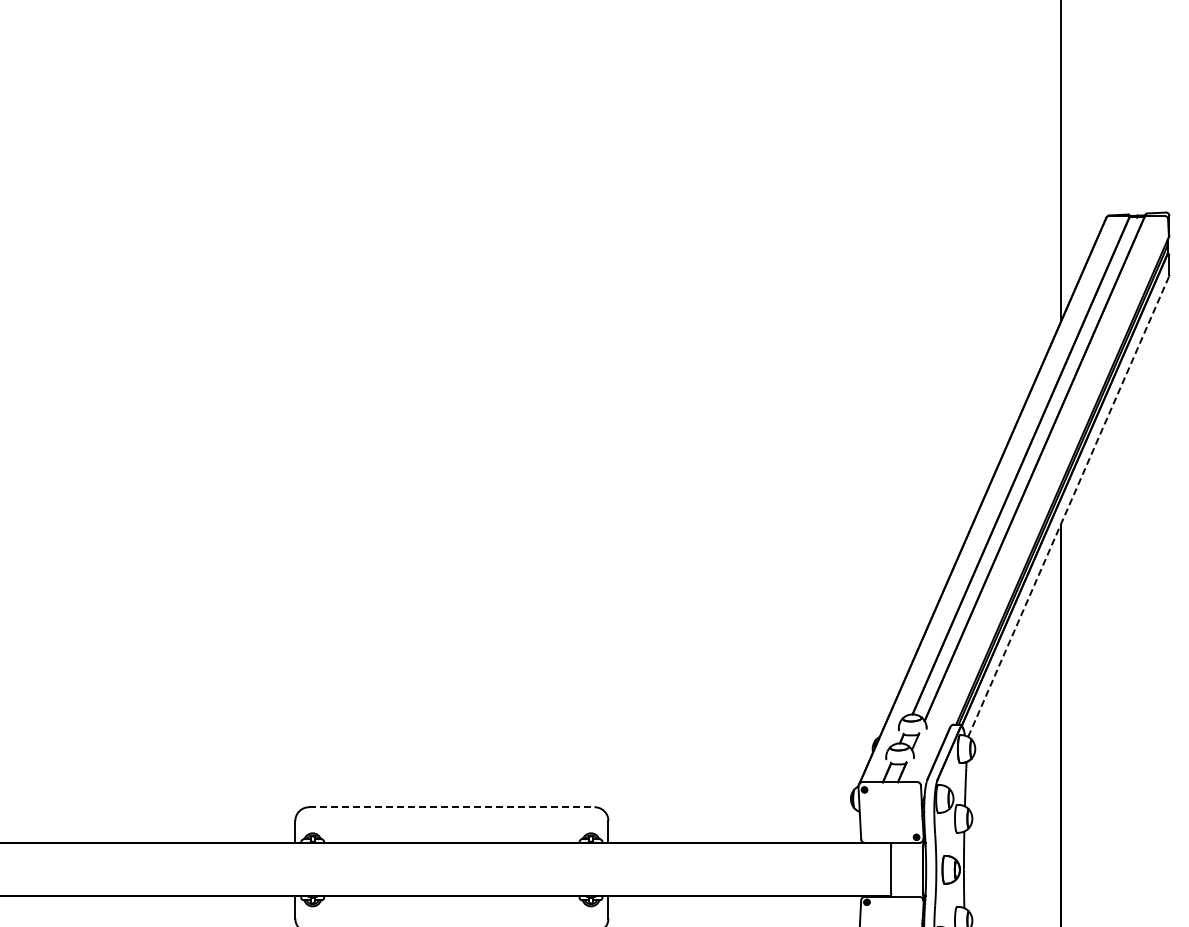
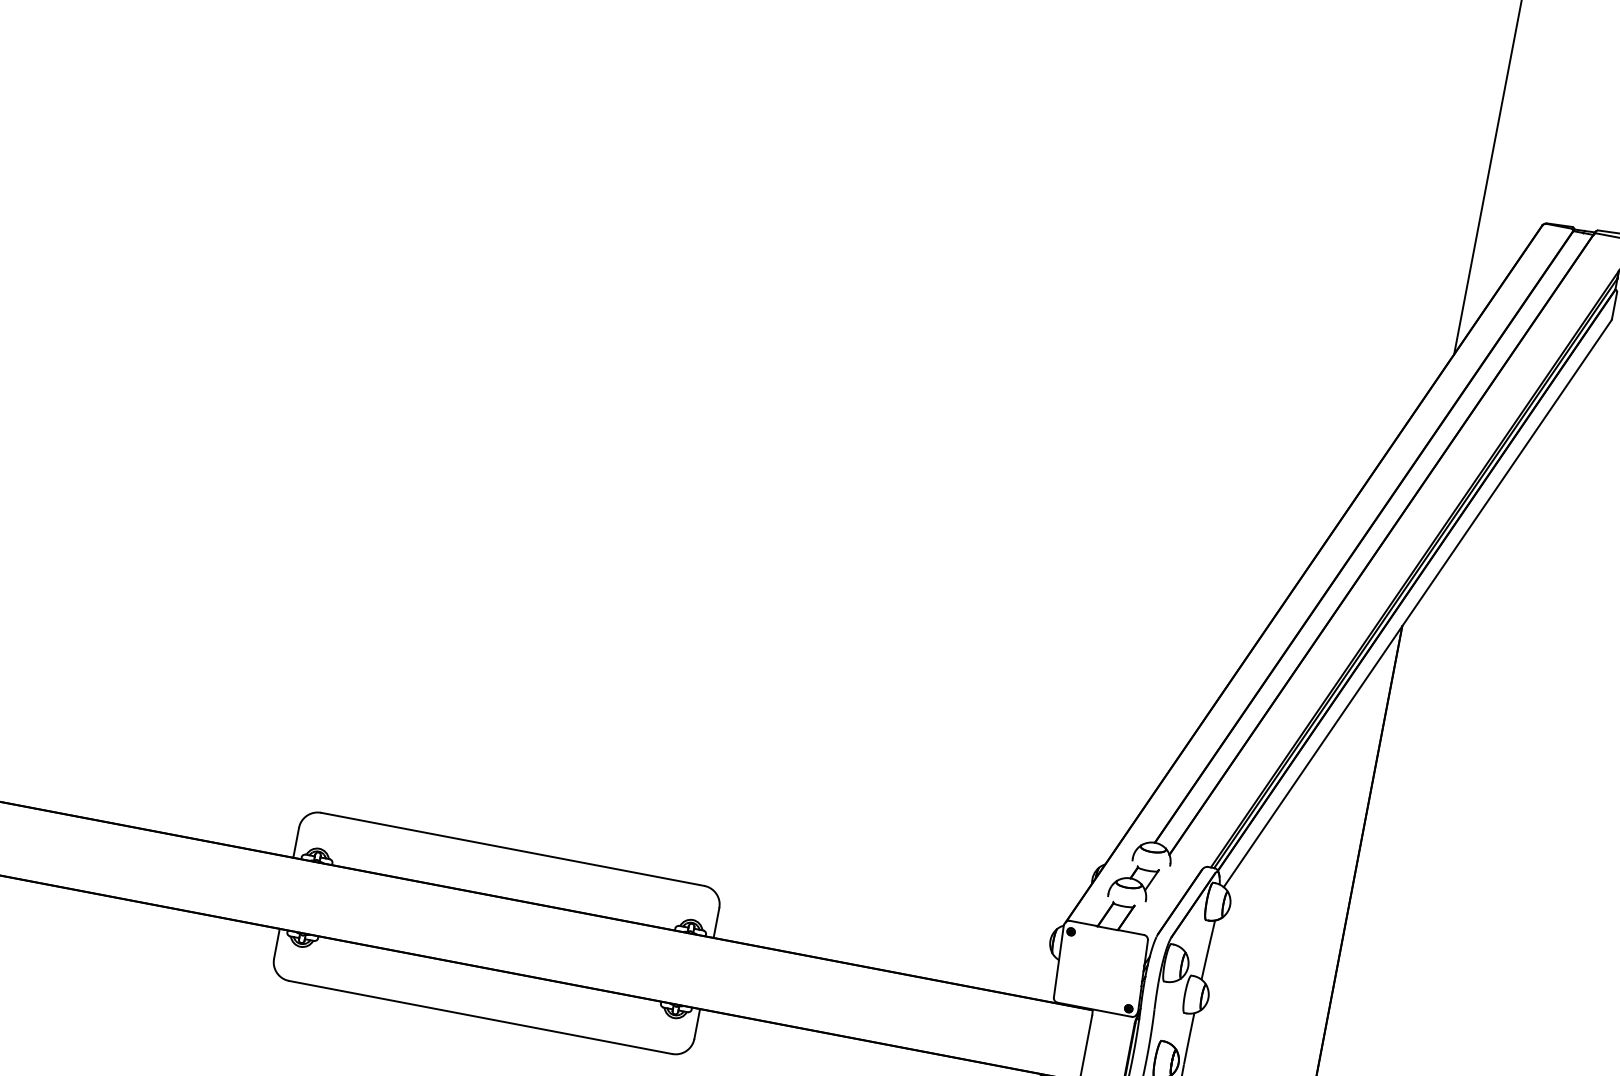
line: (1068, 506) -> (1417, 603), dashed -> solid
line: (451, 807) -> (512, 849), dashed -> solid

